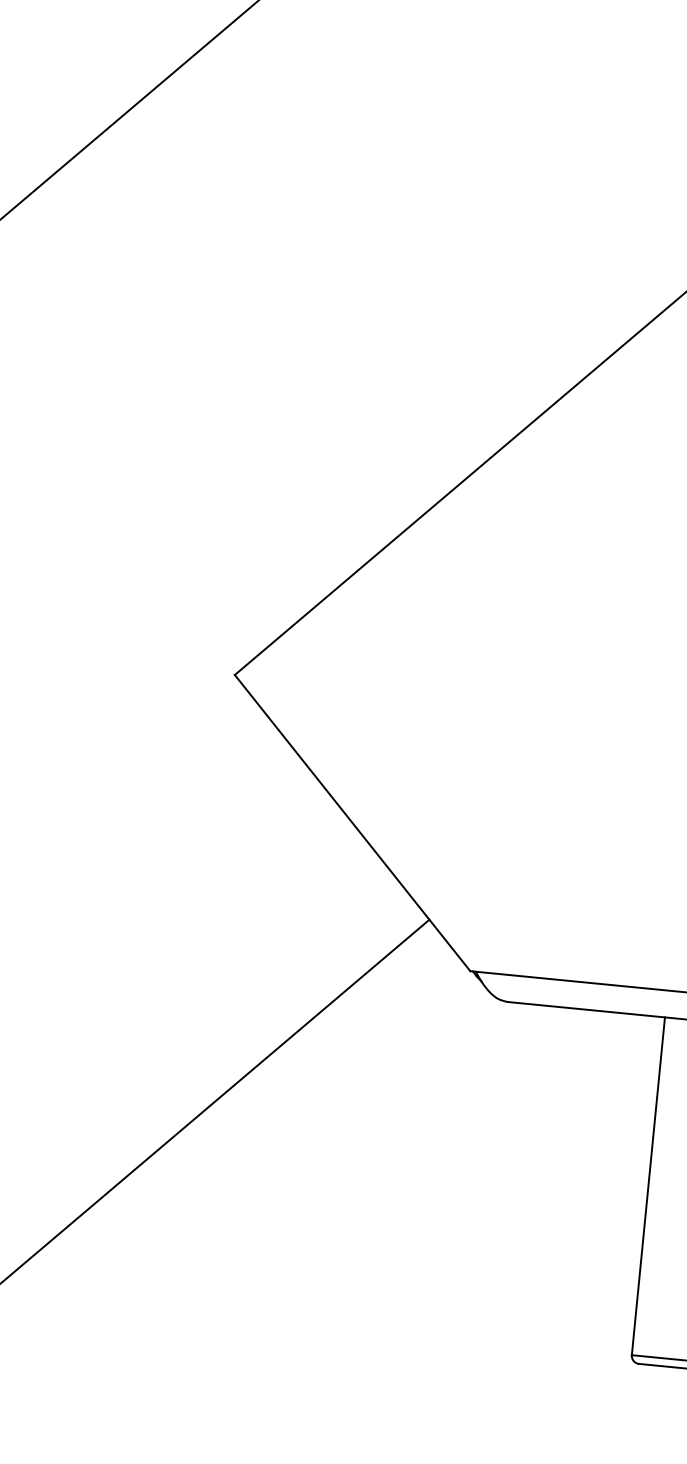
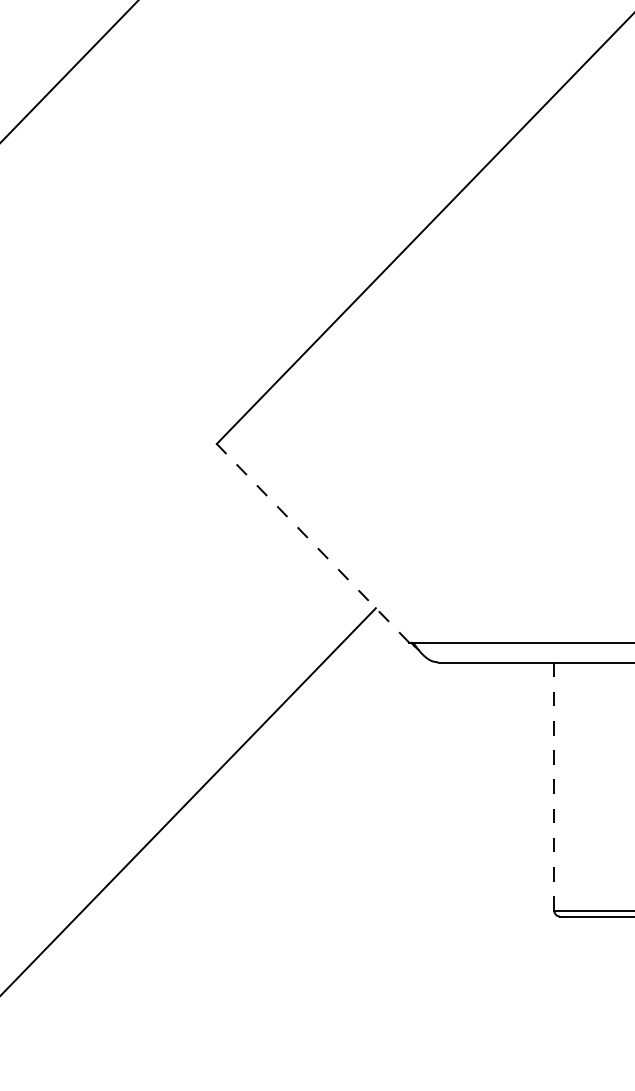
line: (351, 823) -> (312, 543), solid -> dashed
line: (648, 1187) -> (554, 787), solid -> dashed

